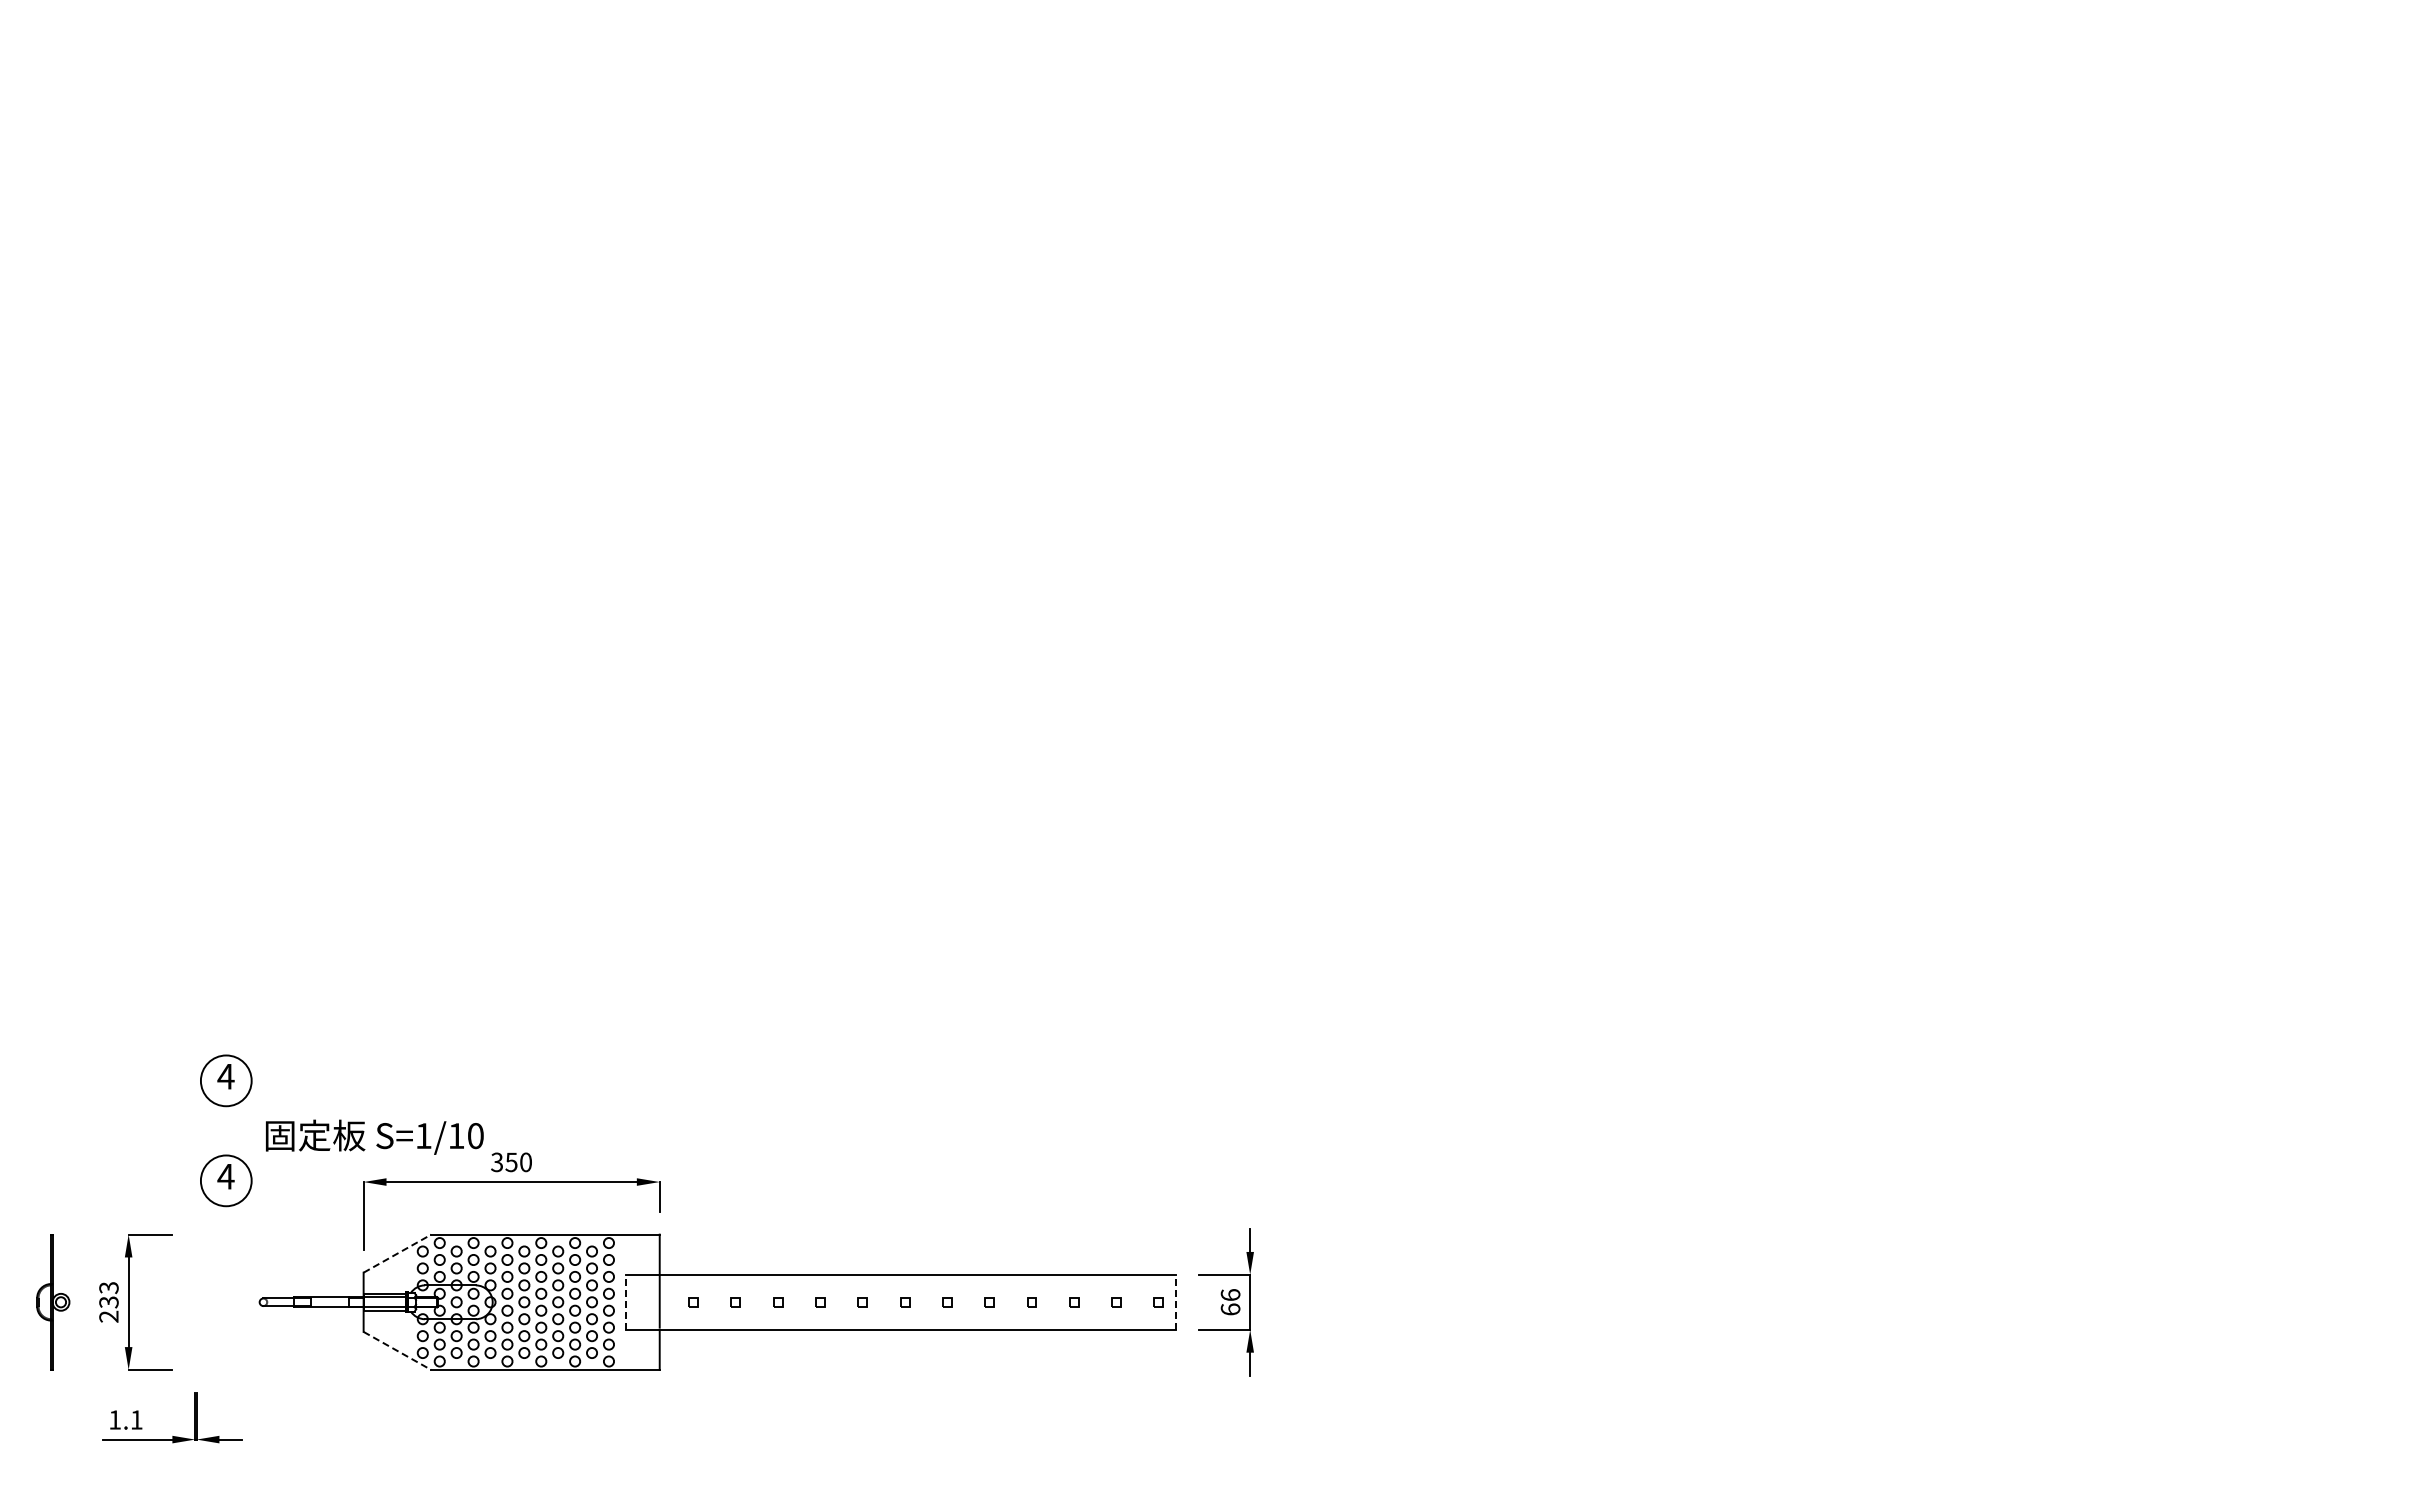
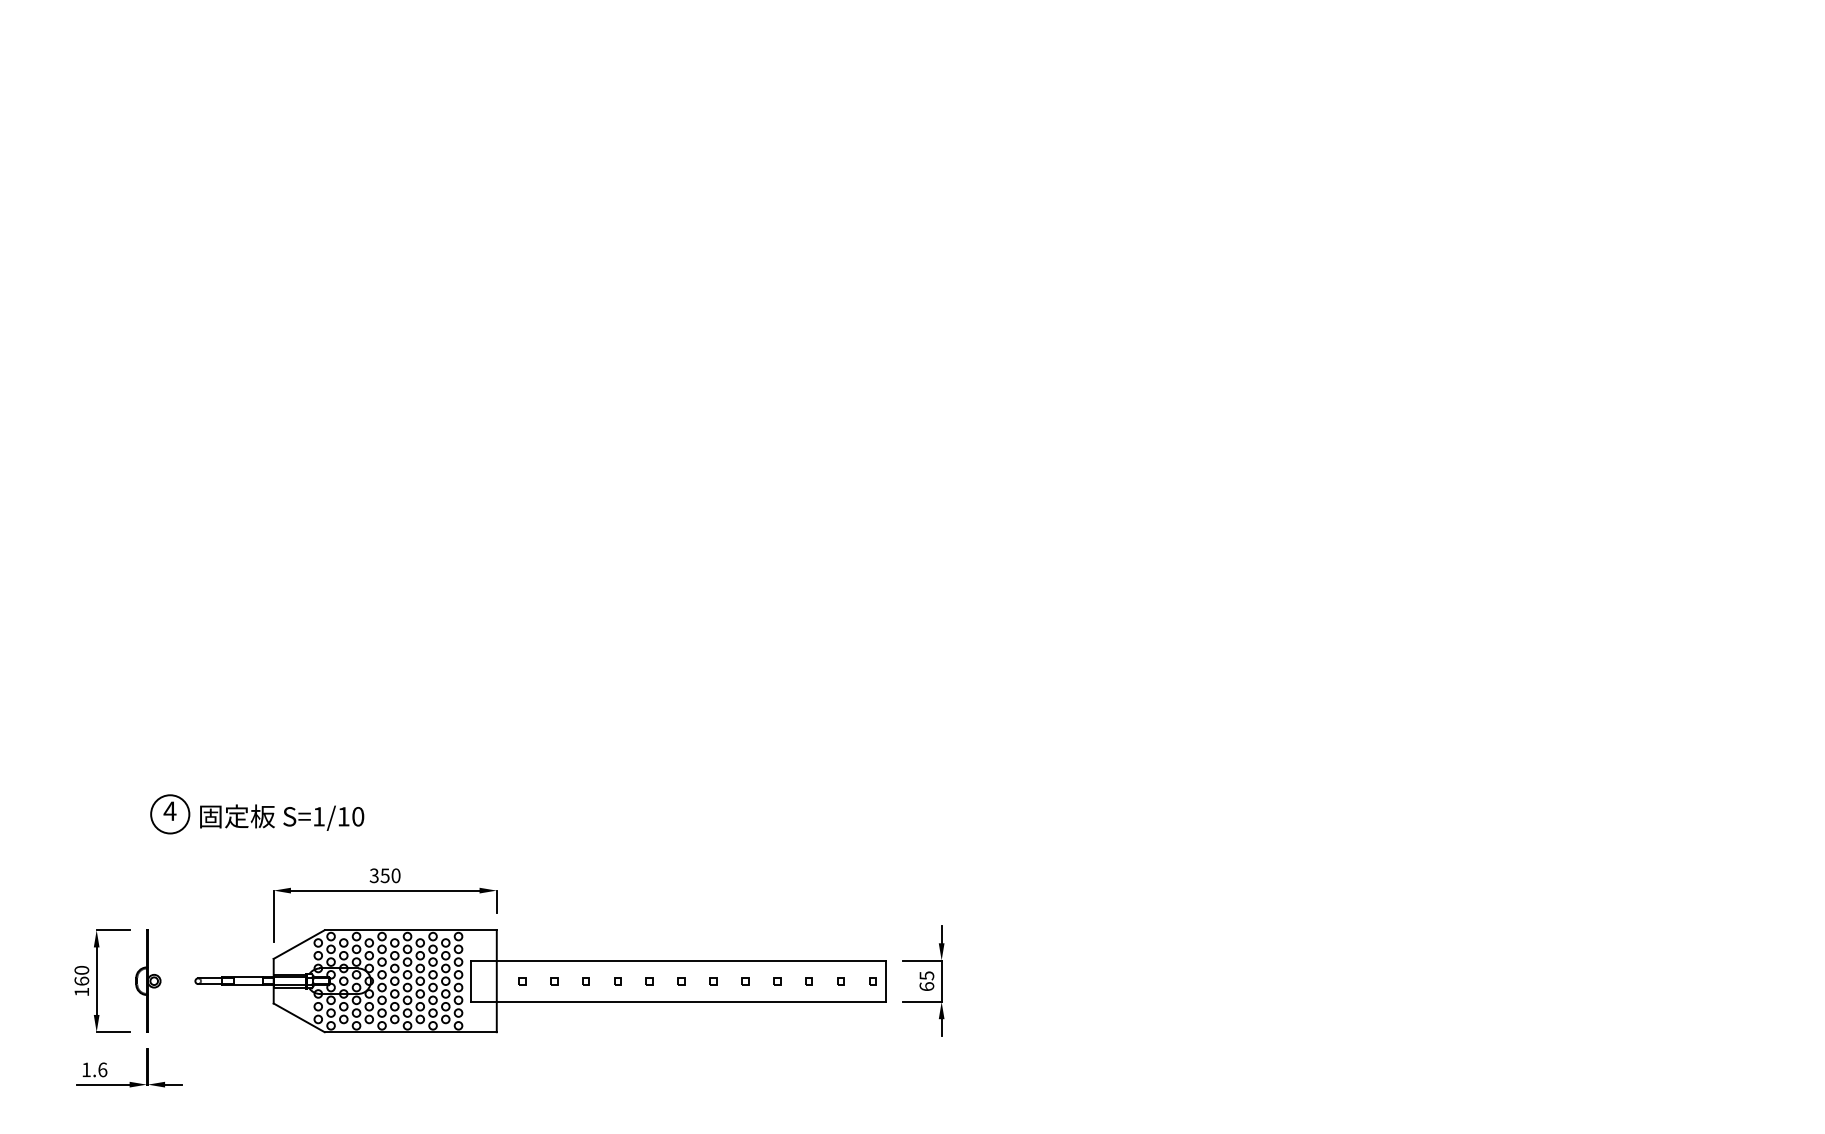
text: (374, 1136) -> (281, 817), moved
part: (226, 1180) -> (170, 889), removed
line: (397, 1253) -> (299, 944), dashed -> solid
text: (1230, 1295) -> (926, 976), 66 -> 65
line: (625, 1301) -> (471, 980), dashed -> solid
line: (1175, 1301) -> (885, 980), dashed -> solid
part: (53, 1302) -> (148, 981), moved
text: (108, 1302) -> (81, 981), 233 -> 160
line: (397, 1350) -> (299, 1017), dashed -> solid
text: (136, 1419) -> (102, 1069), 1.1 -> 1.6

